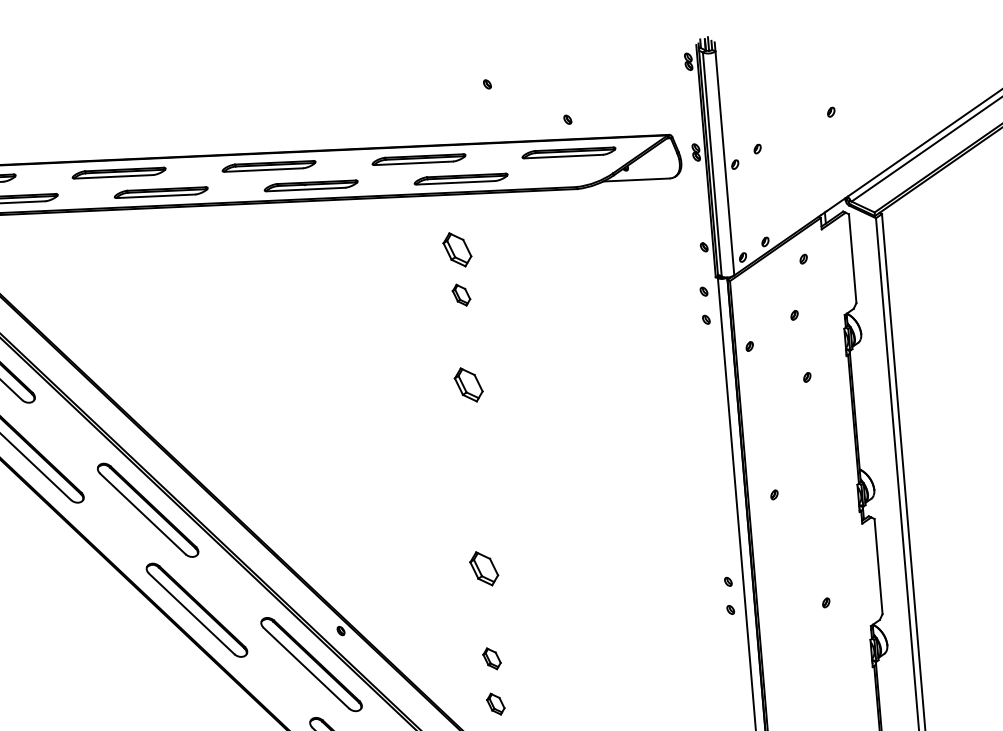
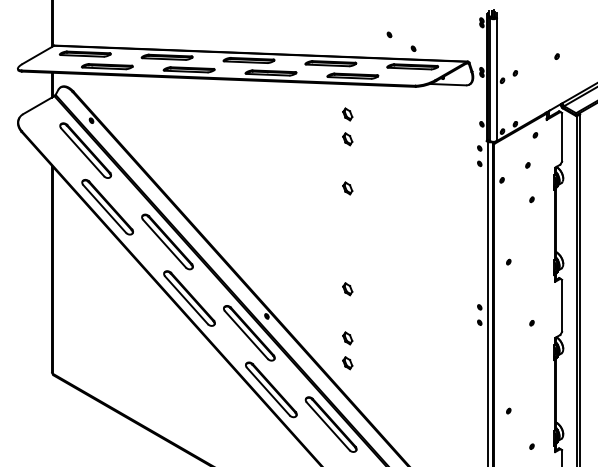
part: (487, 83) -> (389, 34), moved
part: (457, 249) -> (347, 114), size x0.62
part: (468, 385) -> (347, 188), size x0.62
part: (484, 569) -> (347, 289), size x0.62

